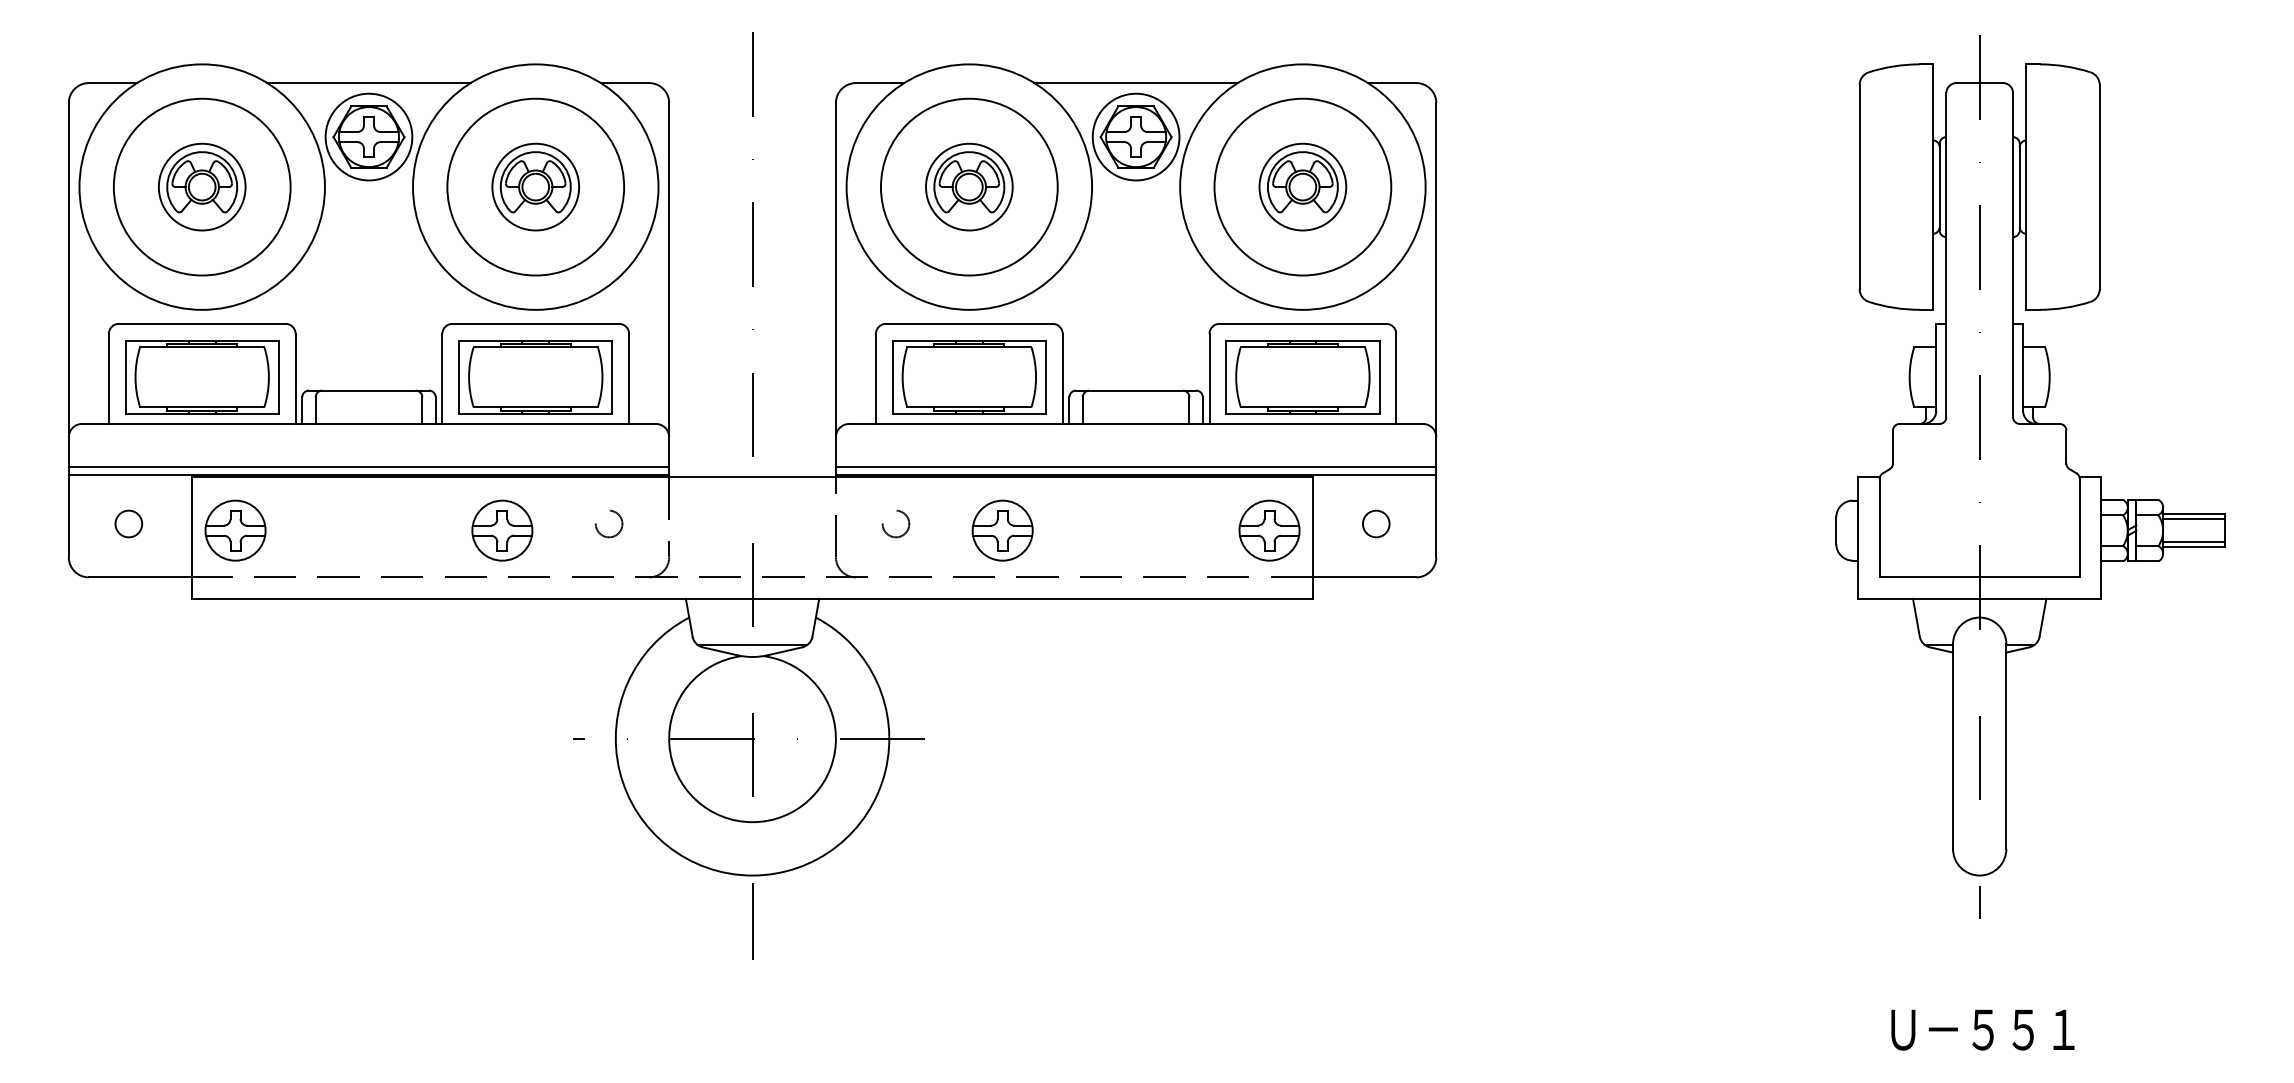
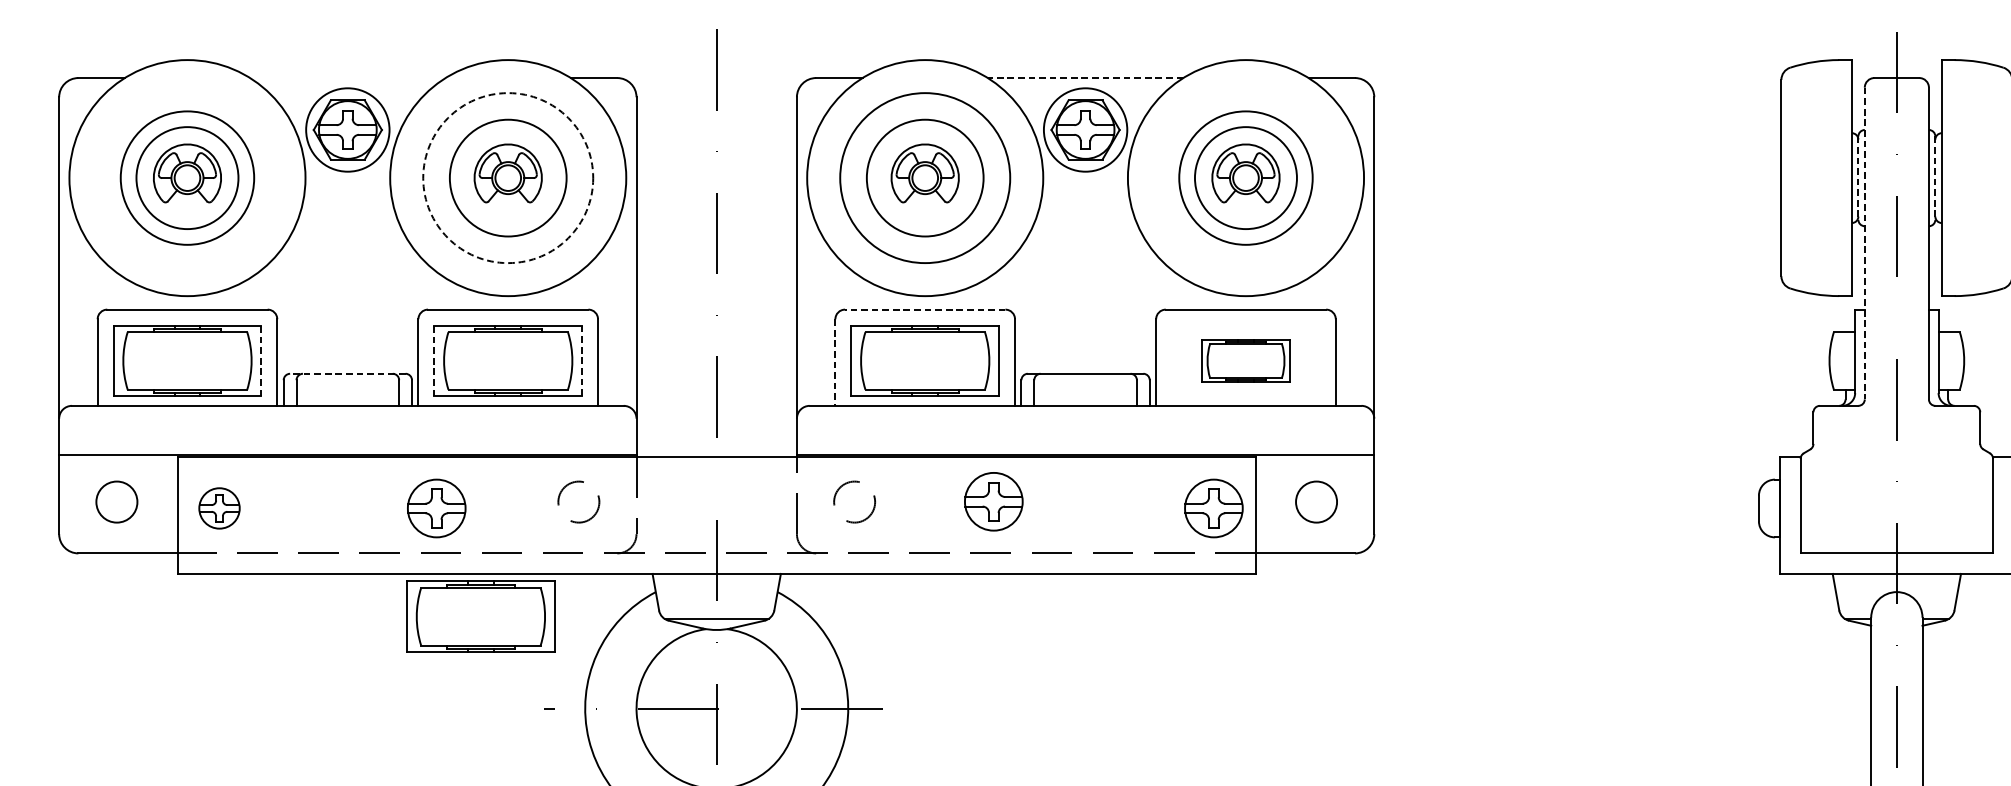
line: (368, 83) -> (347, 78), removed
line: (1136, 83) -> (1085, 78), solid -> dashed
circle: (201, 186) -> (186, 177), size x0.6
circle: (201, 186) -> (186, 177), size x1.6
circle: (535, 186) -> (507, 177), size x1.4
circle: (535, 186) -> (507, 177), solid -> dashed
circle: (969, 186) -> (925, 177), size x1.4
circle: (1302, 186) -> (1245, 177), size x0.6
circle: (1302, 186) -> (1245, 177), size x1.6
line: (1939, 187) -> (1858, 178), solid -> dashed
line: (2019, 187) -> (1935, 178), solid -> dashed
line: (1946, 255) -> (1864, 243), solid -> dashed
line: (968, 323) -> (924, 309), solid -> dashed
line: (278, 377) -> (260, 361), solid -> dashed
line: (459, 377) -> (434, 361), solid -> dashed
line: (612, 377) -> (582, 361), solid -> dashed
part: (1302, 377) -> (1245, 361), size x0.6
line: (875, 379) -> (834, 363), solid -> dashed
line: (368, 390) -> (347, 373), solid -> dashed
line: (368, 467) -> (347, 447), removed
line: (1135, 467) -> (1085, 447), removed
circle: (128, 523) -> (116, 501), size x1.6
circle: (608, 523) -> (578, 501), size x1.6
circle: (895, 523) -> (854, 501), size x1.6
circle: (1375, 523) -> (1315, 501), size x1.6
part: (235, 530) -> (219, 508), size x0.7
part: (502, 530) -> (436, 508), moved
part: (1002, 530) -> (993, 501), moved
part: (507, 643) -> (481, 617), added

